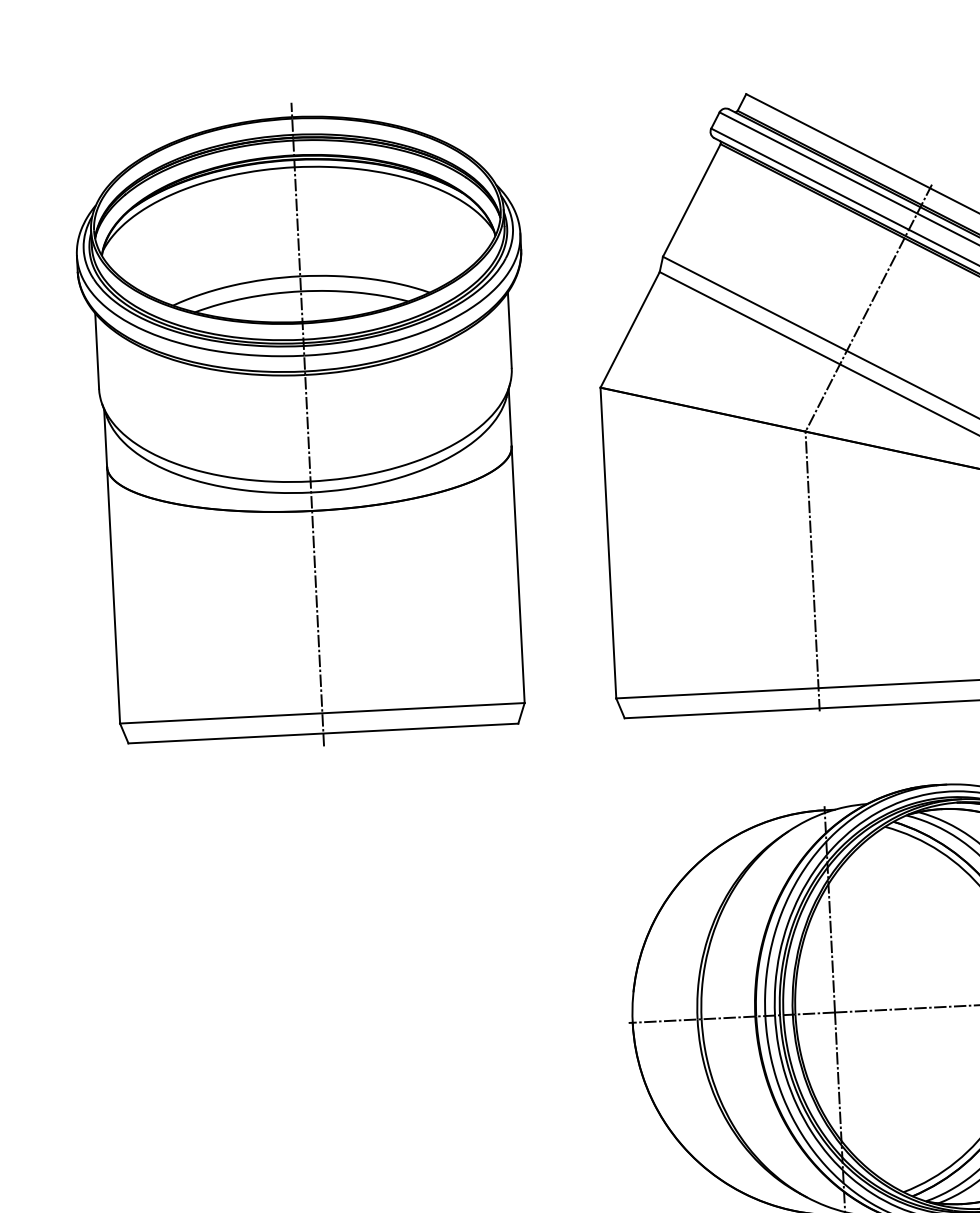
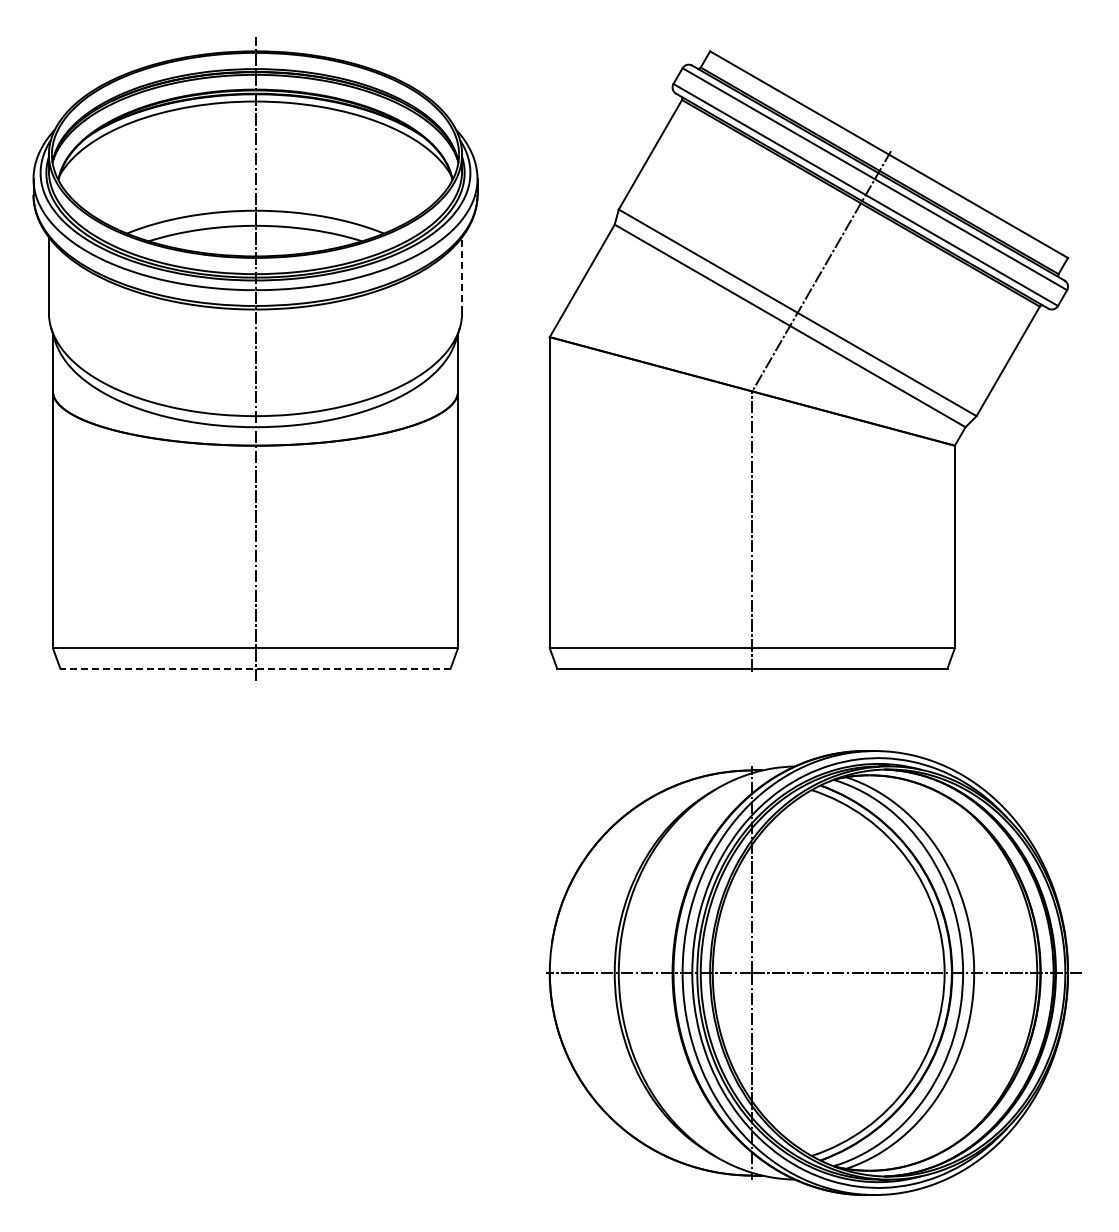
line: (510, 330) -> (462, 275), solid -> dashed
line: (323, 733) -> (255, 668), solid -> dashed

